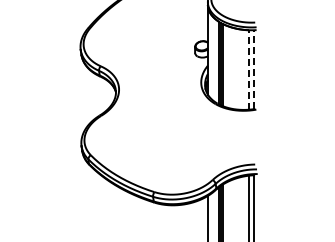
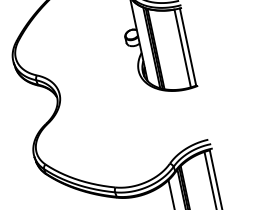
line: (248, 69) -> (182, 48), dashed -> solid
line: (254, 69) -> (188, 46), dashed -> solid

